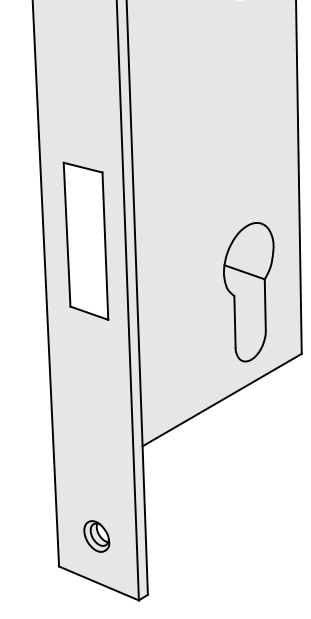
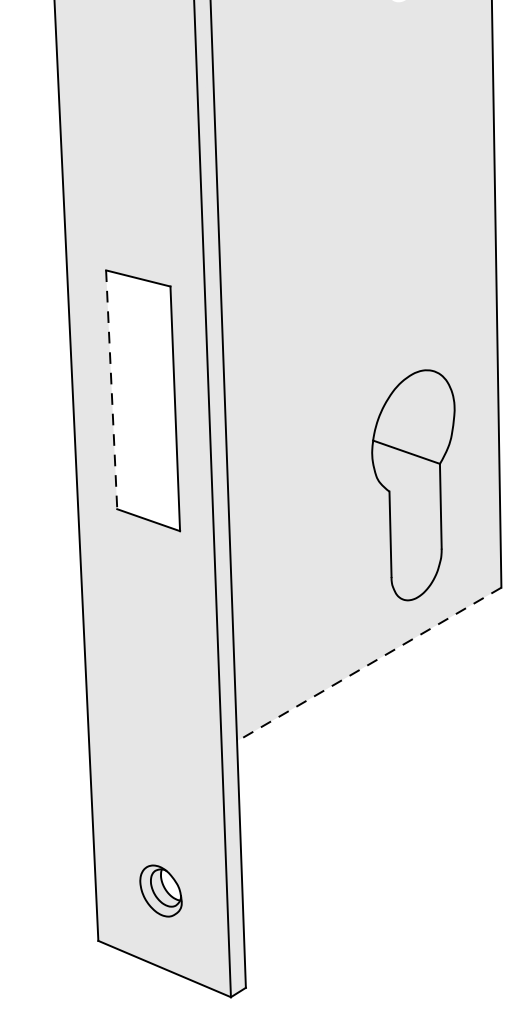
line: (67, 234) -> (112, 389), solid -> dashed
line: (221, 400) -> (368, 665), solid -> dashed

